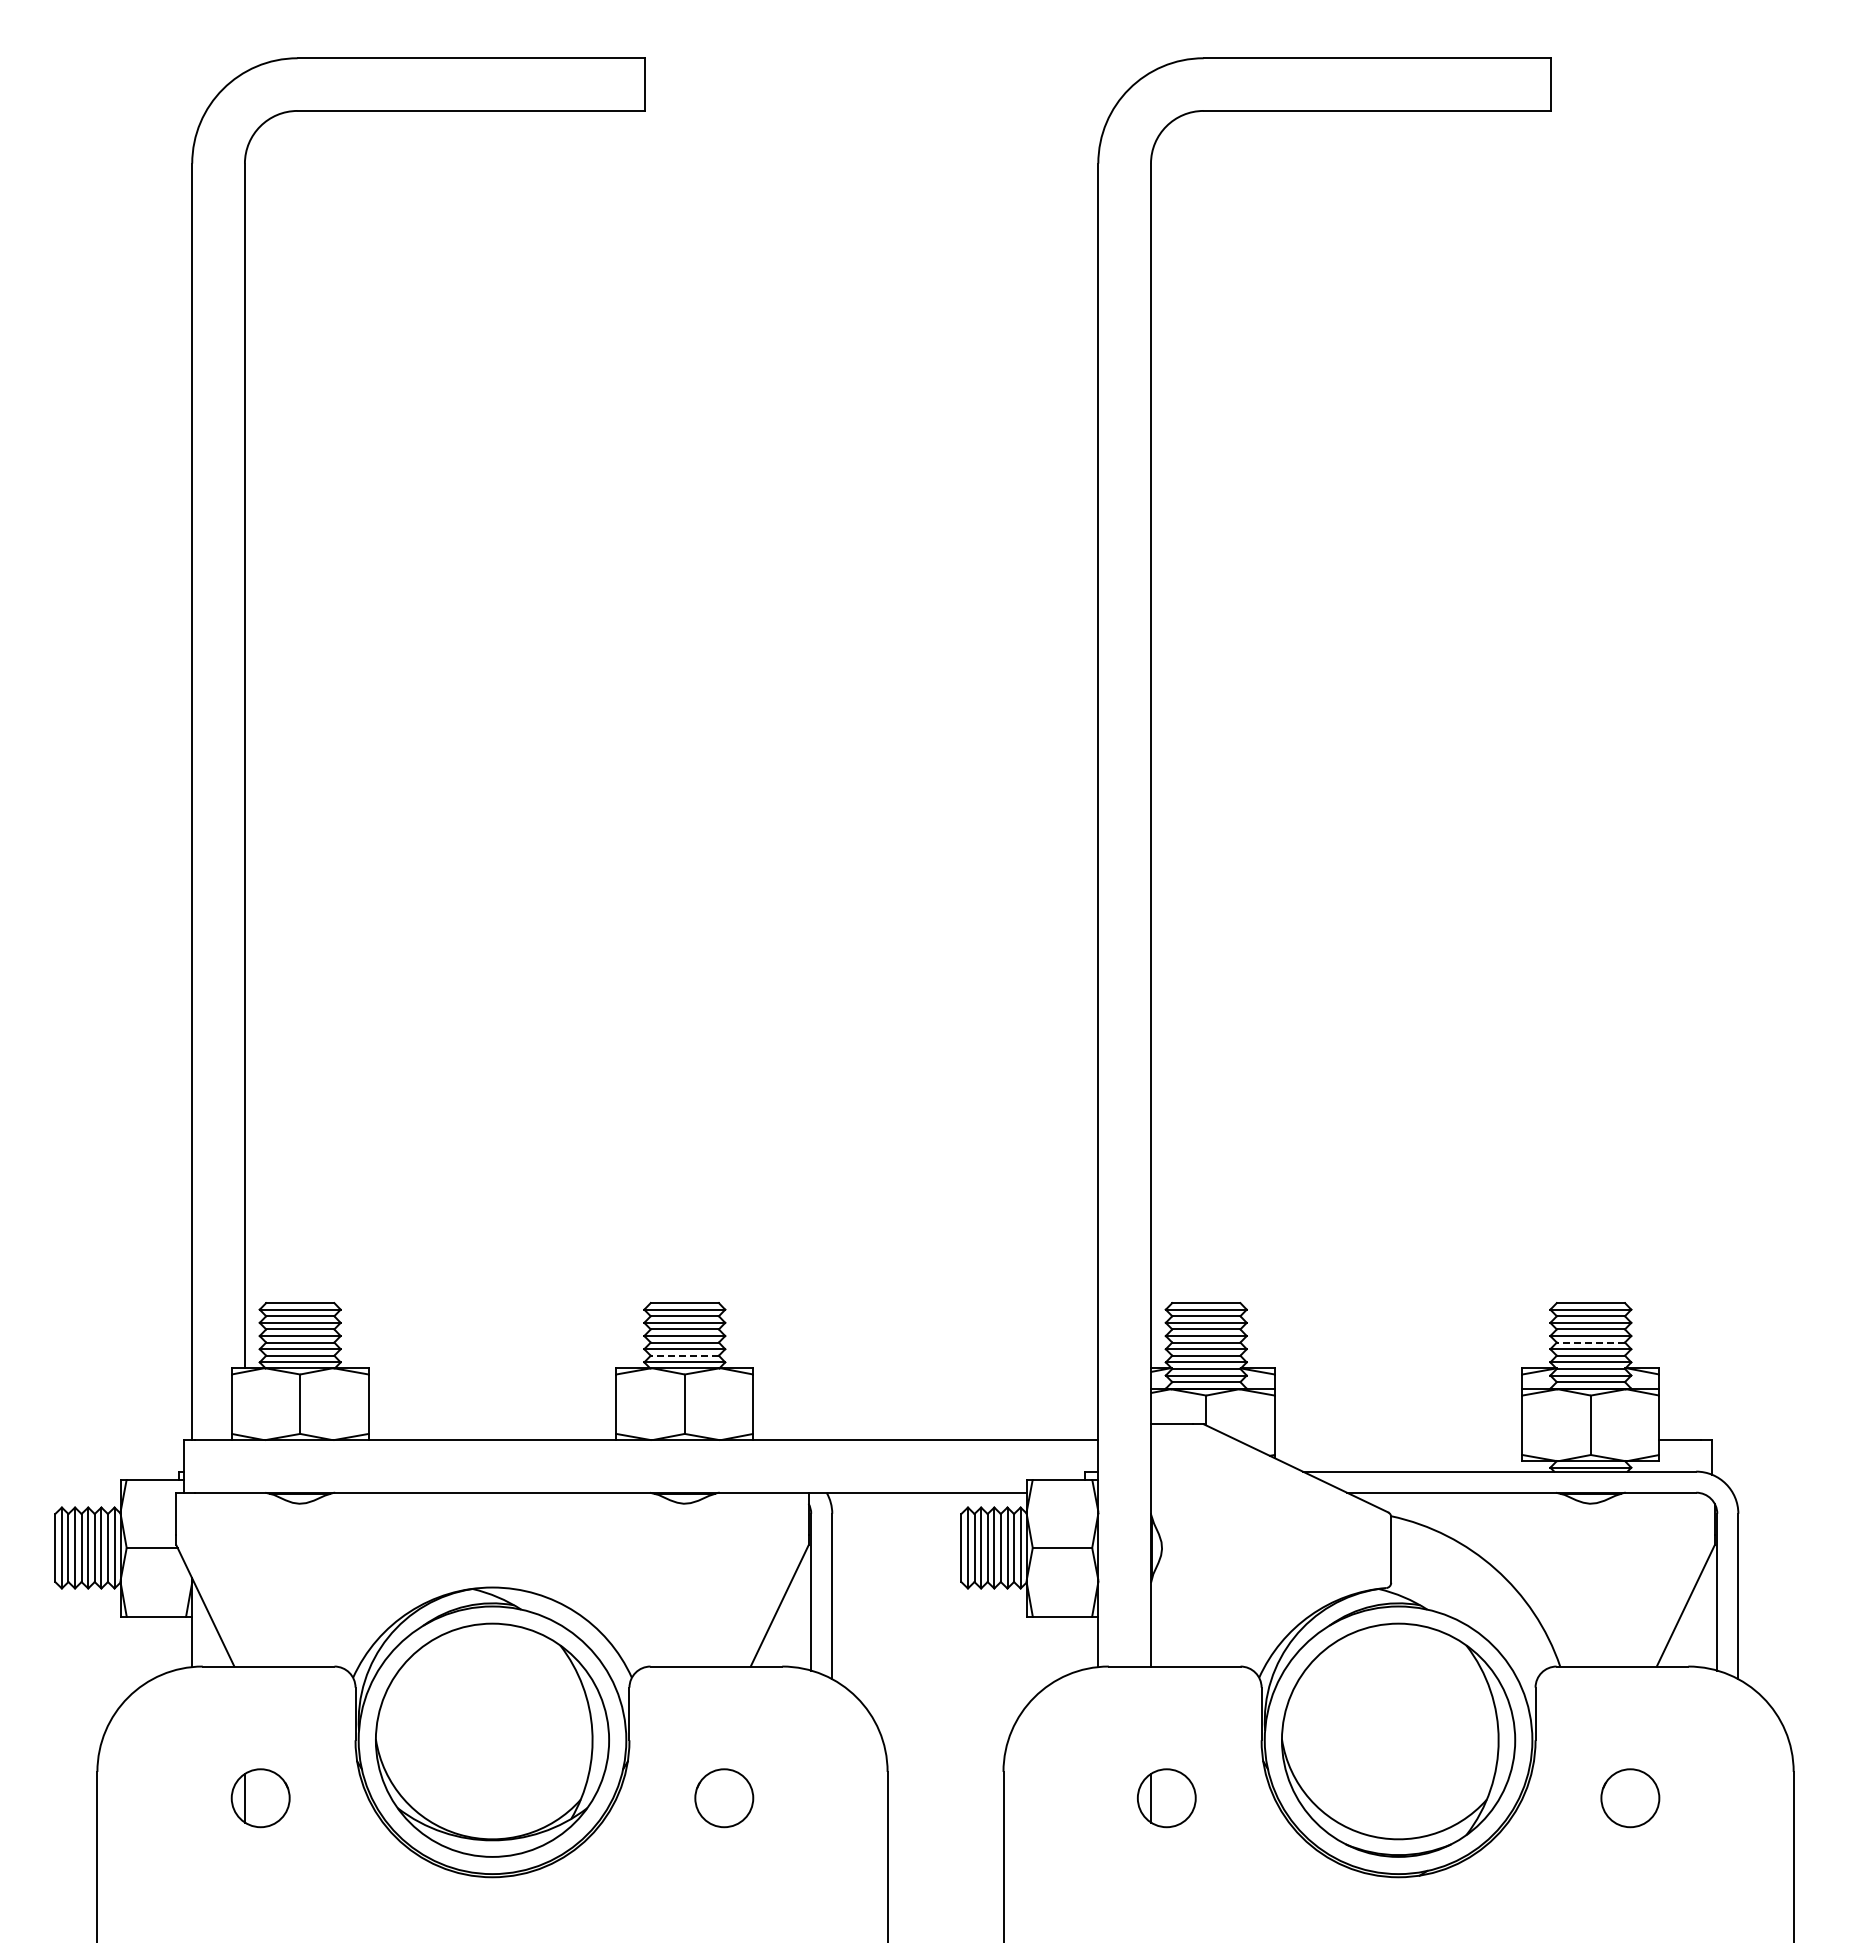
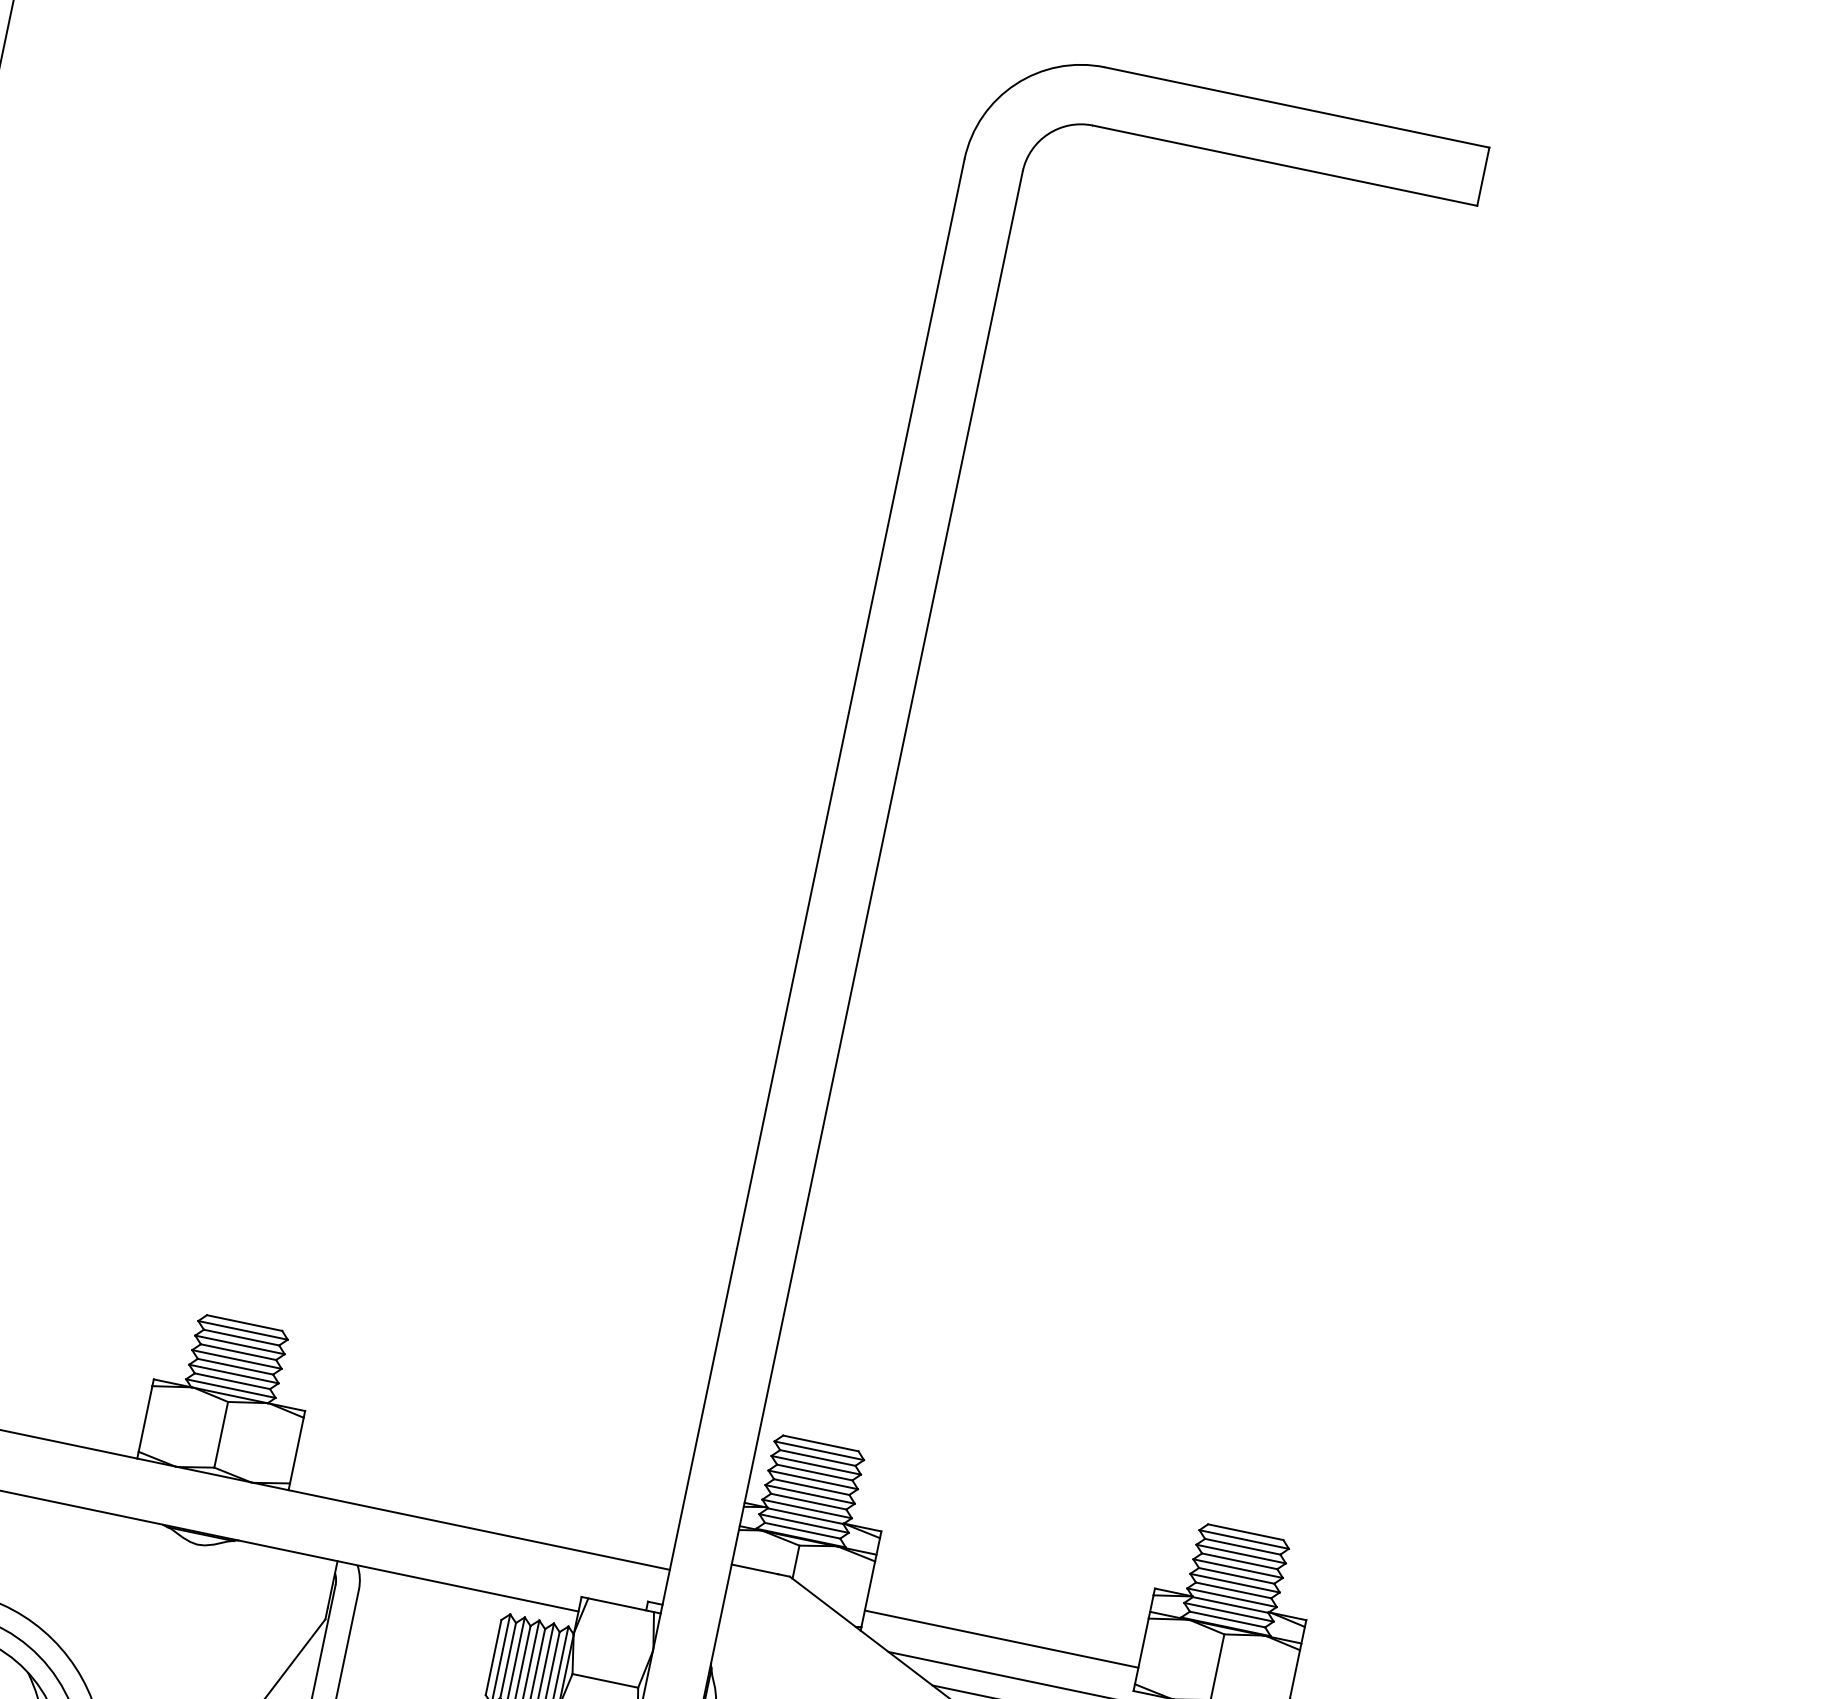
line: (1590, 1342) -> (1236, 1575), dashed -> solid
line: (684, 1355) -> (232, 1380), dashed -> solid
line: (1398, 1440) -> (1001, 1639), added

